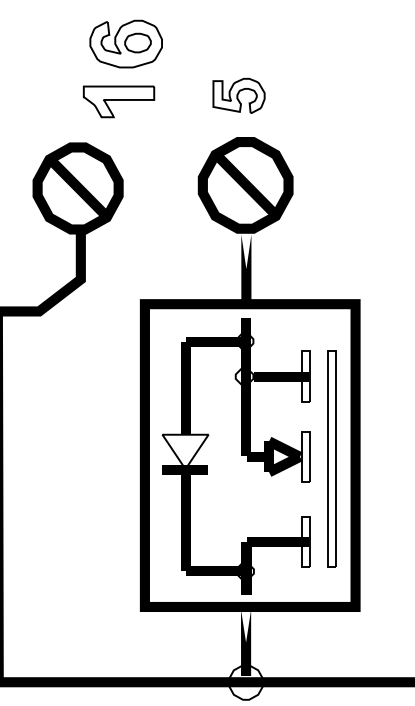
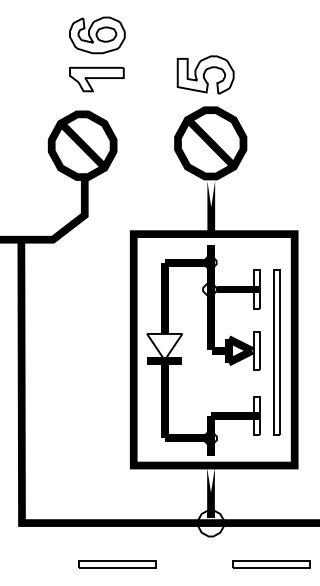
part: (126, 44) -> (97, 35), moved
part: (238, 95) -> (205, 74), size x1.43
part: (118, 101) -> (96, 79), moved

